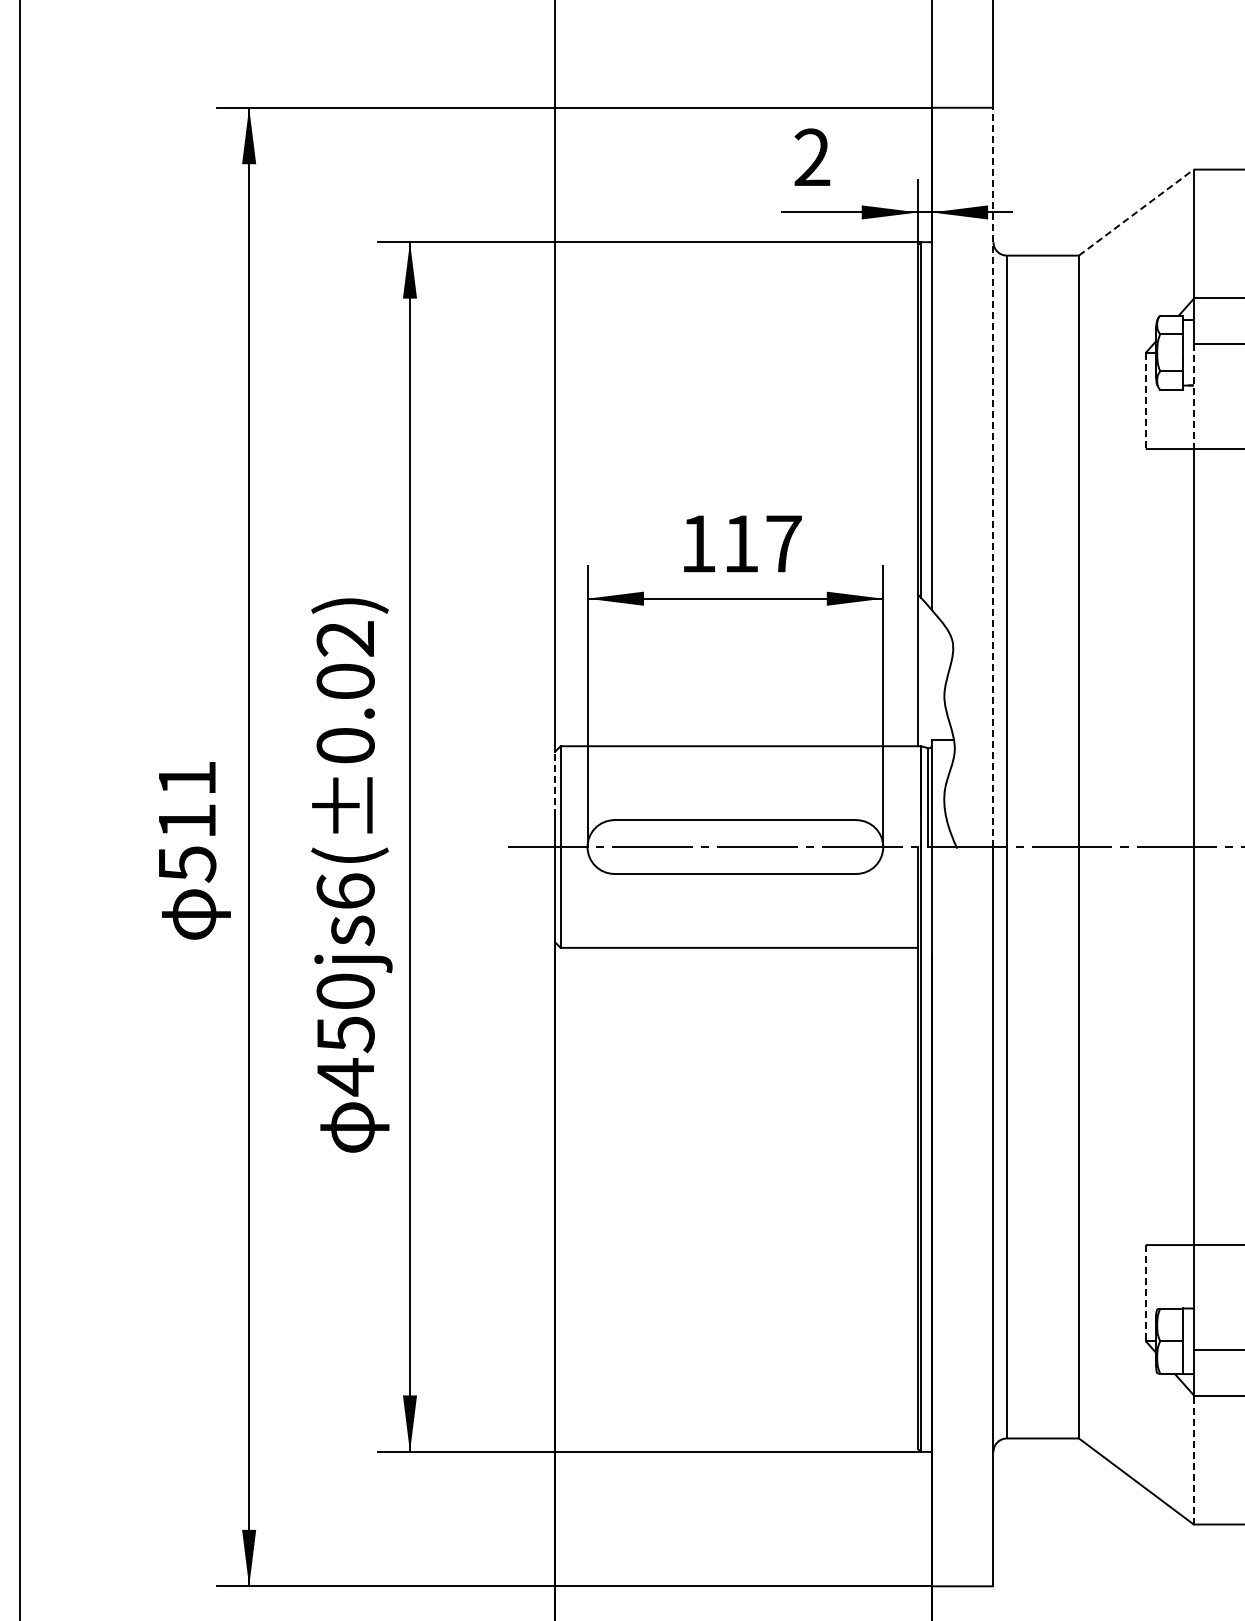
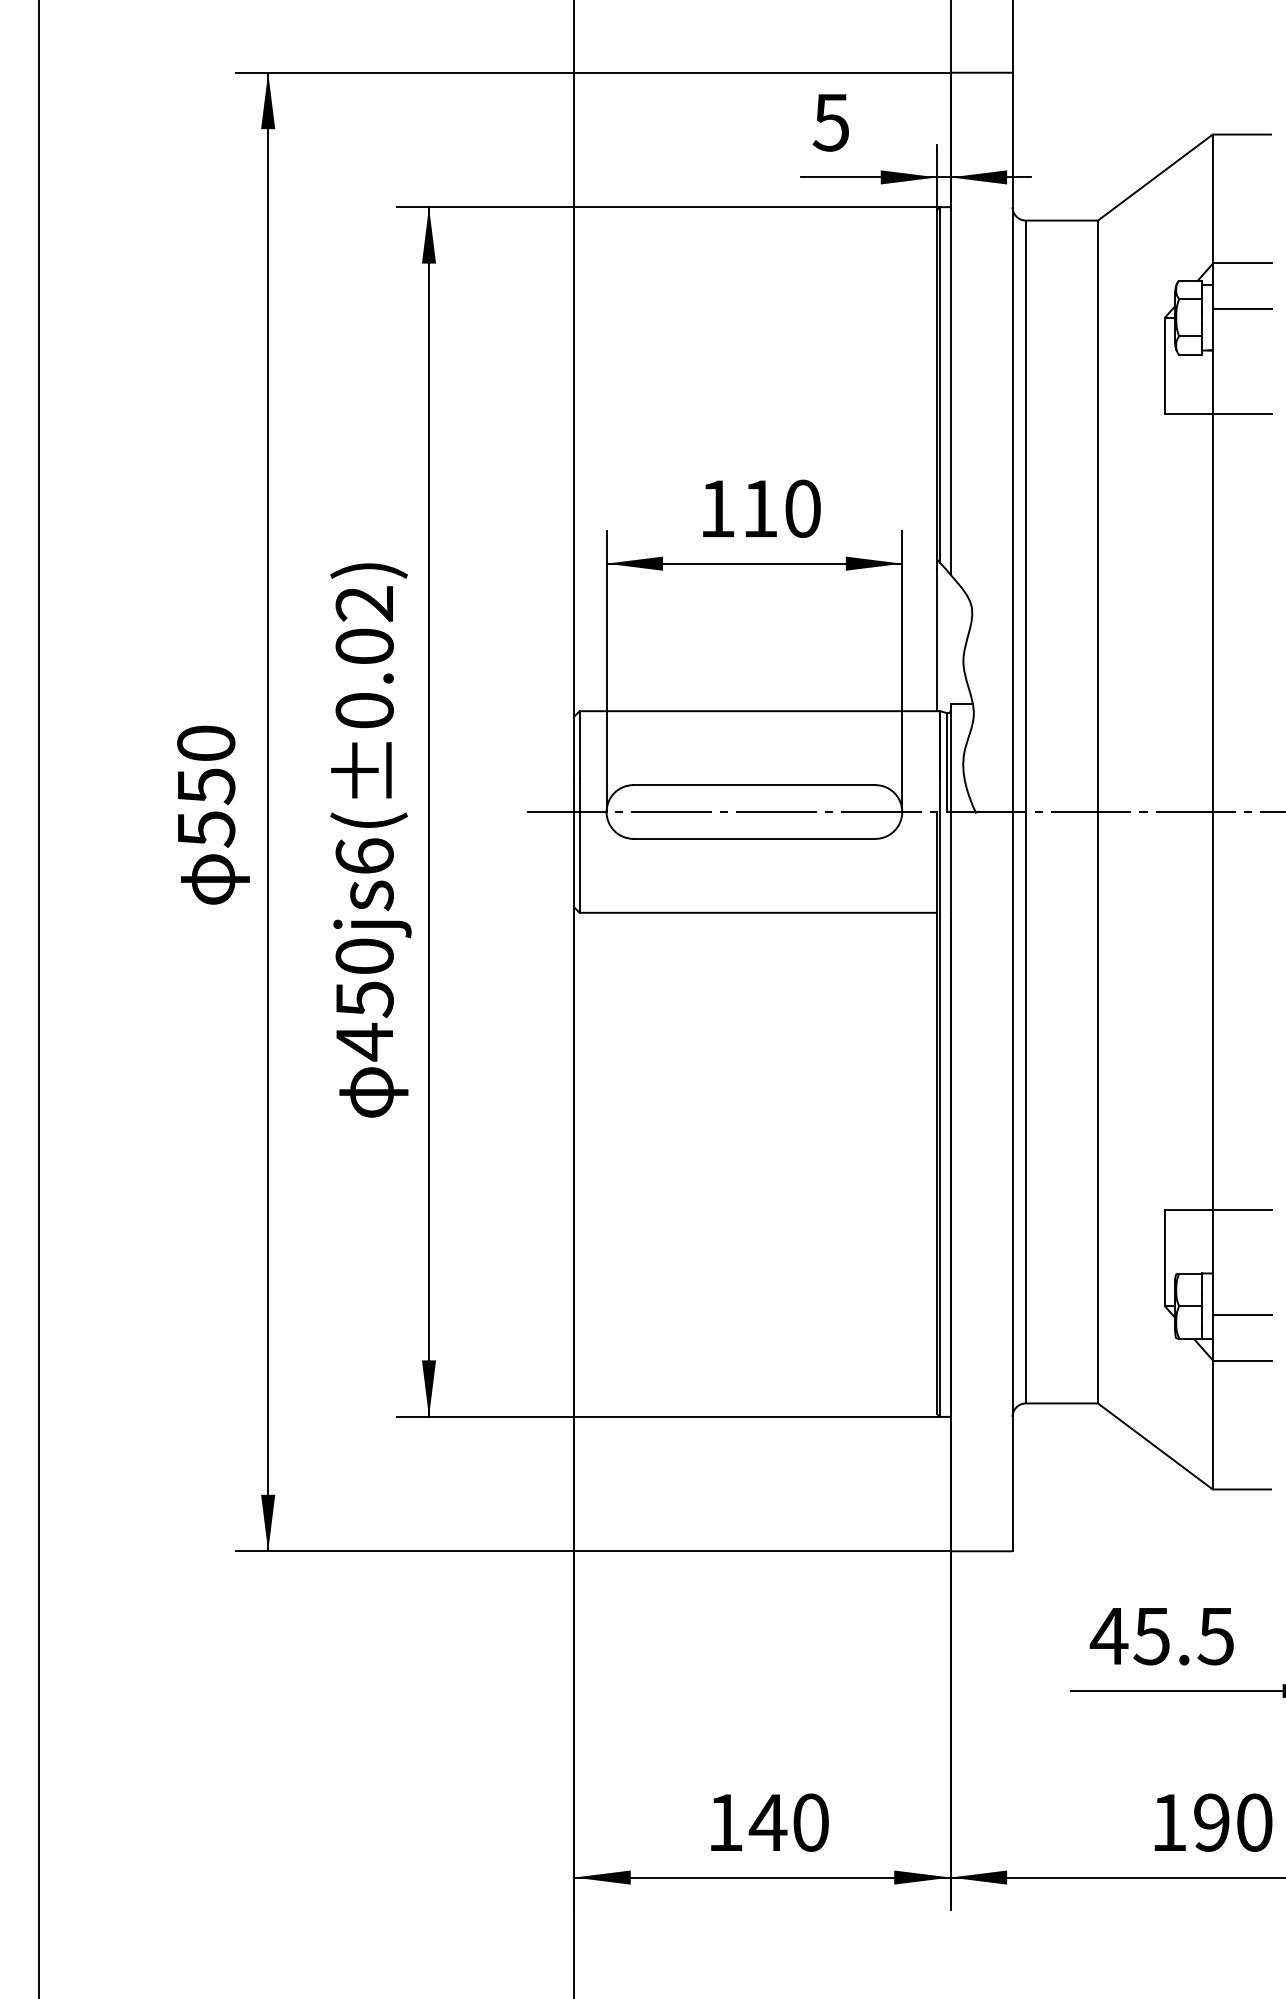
text: (811, 157) -> (830, 122), 2 -> 5
line: (1136, 212) -> (1155, 177), dashed -> solid
line: (1193, 396) -> (1212, 361), dashed -> solid
line: (1145, 401) -> (1164, 366), dashed -> solid
line: (993, 477) -> (1012, 442), dashed -> solid
text: (783, 543) -> (802, 508), 117 -> 110
line: (555, 783) -> (574, 748), dashed -> solid
text: (187, 800) -> (206, 765), 511 -> 550
line: (1145, 1293) -> (1164, 1258), dashed -> solid
line: (1193, 1459) -> (1212, 1424), dashed -> solid

